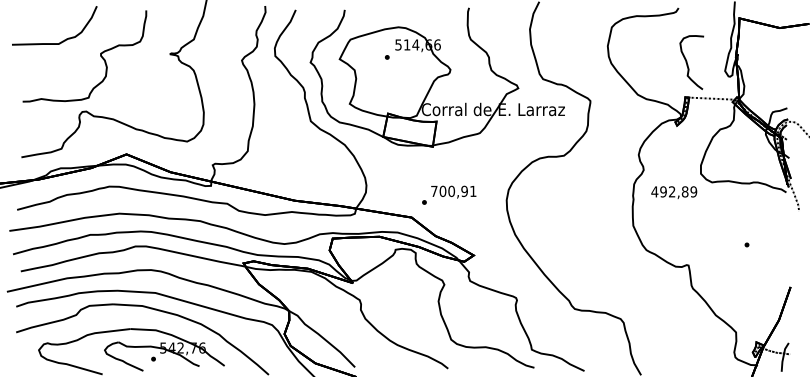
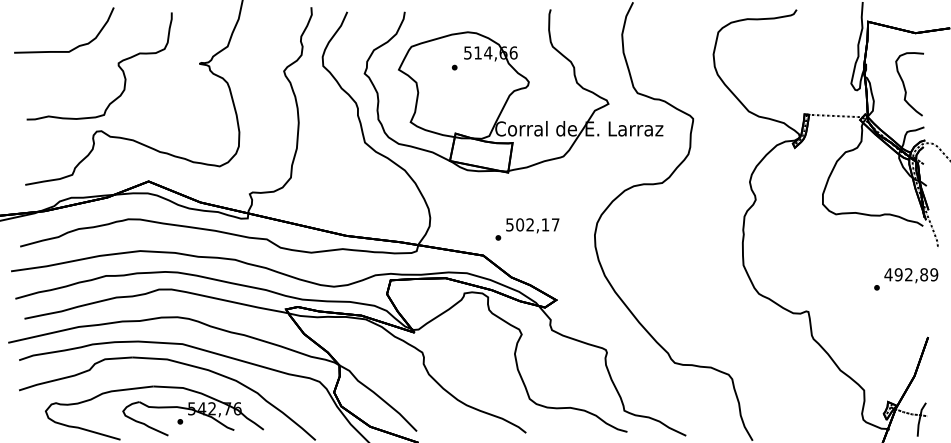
curve: (688, 64) -> (905, 86), moved
text: (453, 191) -> (532, 225), 700,91 -> 502,17
text: (674, 192) -> (911, 275), moved

